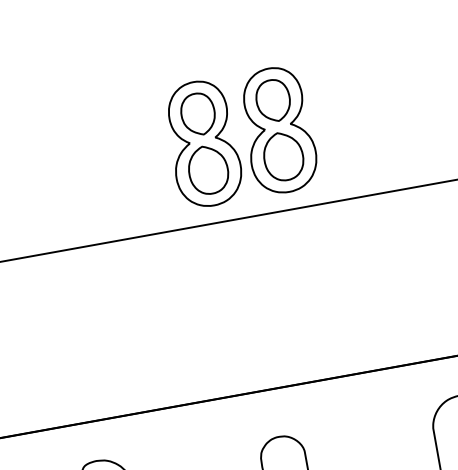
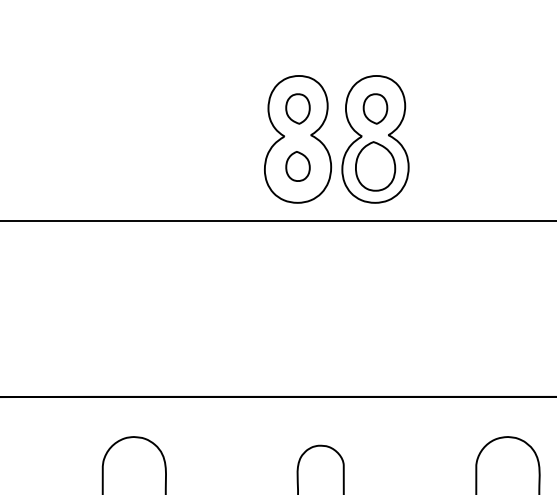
part: (273, 100) -> (375, 108), size x0.7
part: (197, 113) -> (297, 108), size x0.7
part: (207, 170) -> (297, 166), size x0.6

